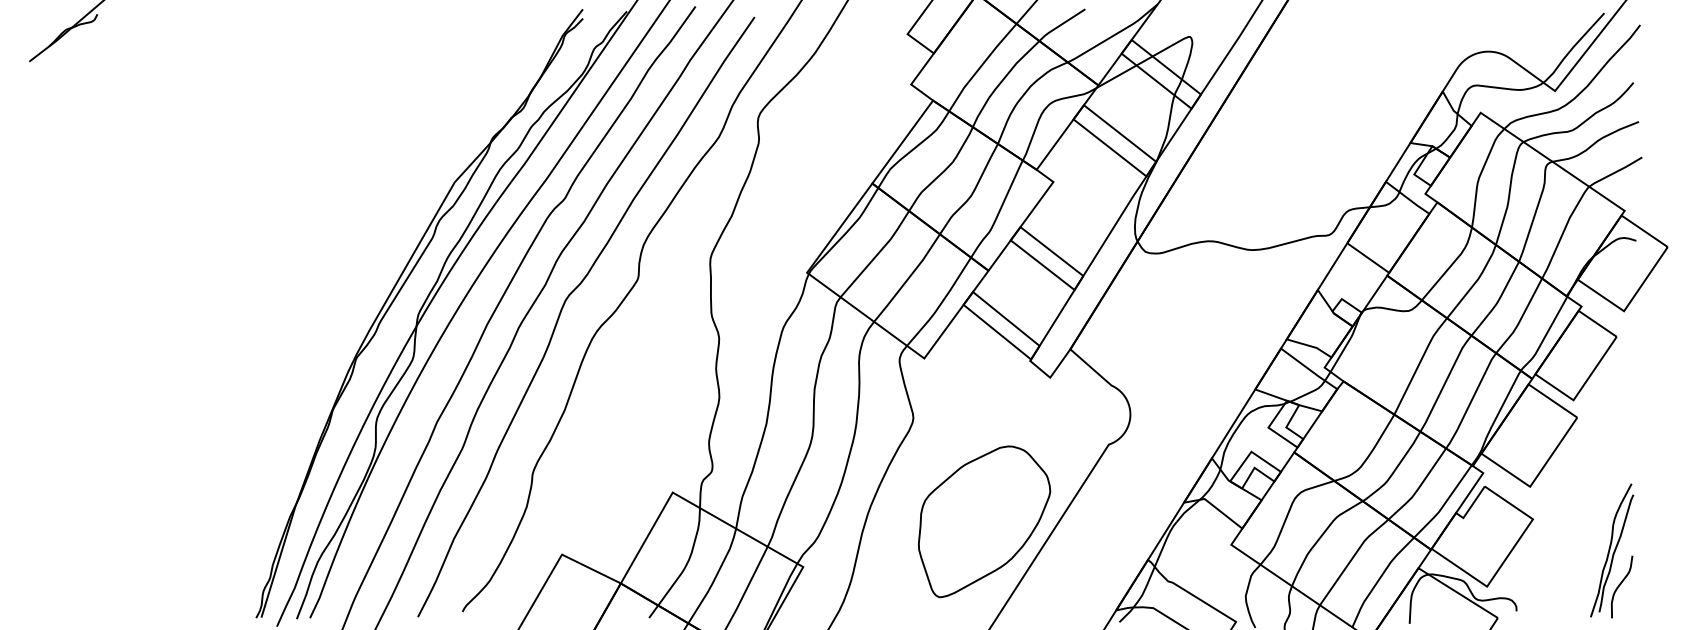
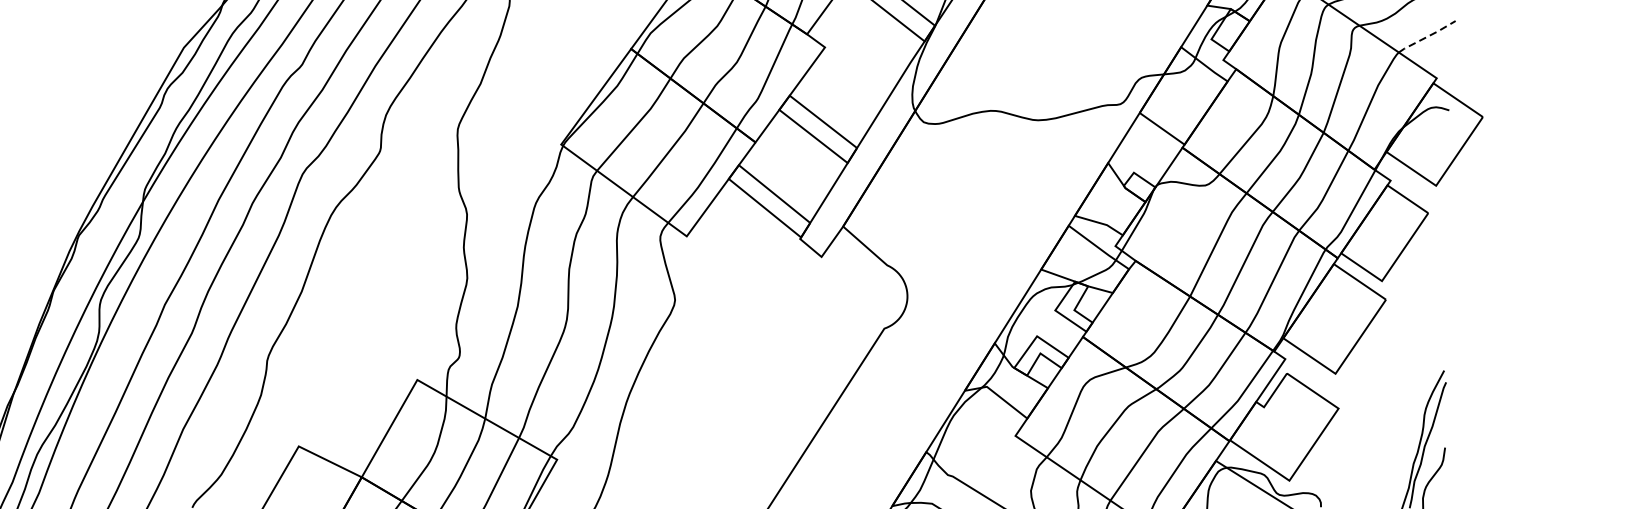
line: (1615, 172) -> (1426, 37), solid -> dashed
part: (984, 521) -> (751, 410), removed

